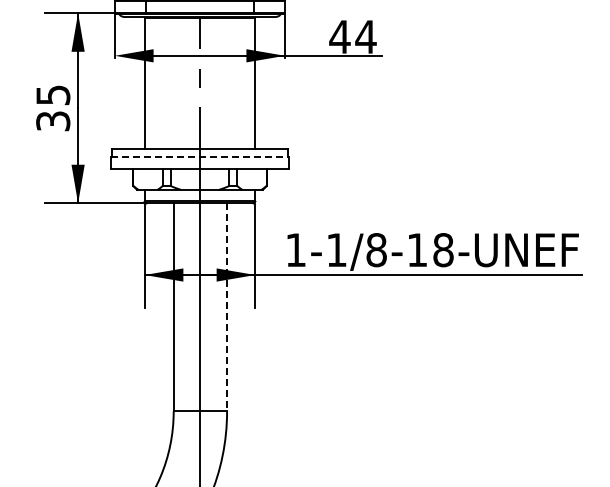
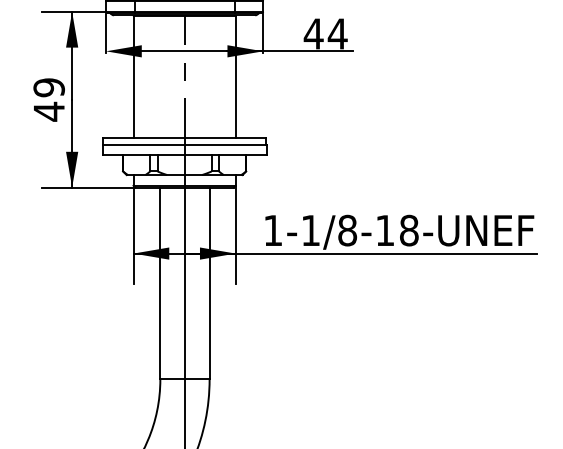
text: (53, 108) -> (49, 99), 35 -> 49
line: (200, 157) -> (185, 145), dashed -> solid
line: (227, 307) -> (209, 283), dashed -> solid

